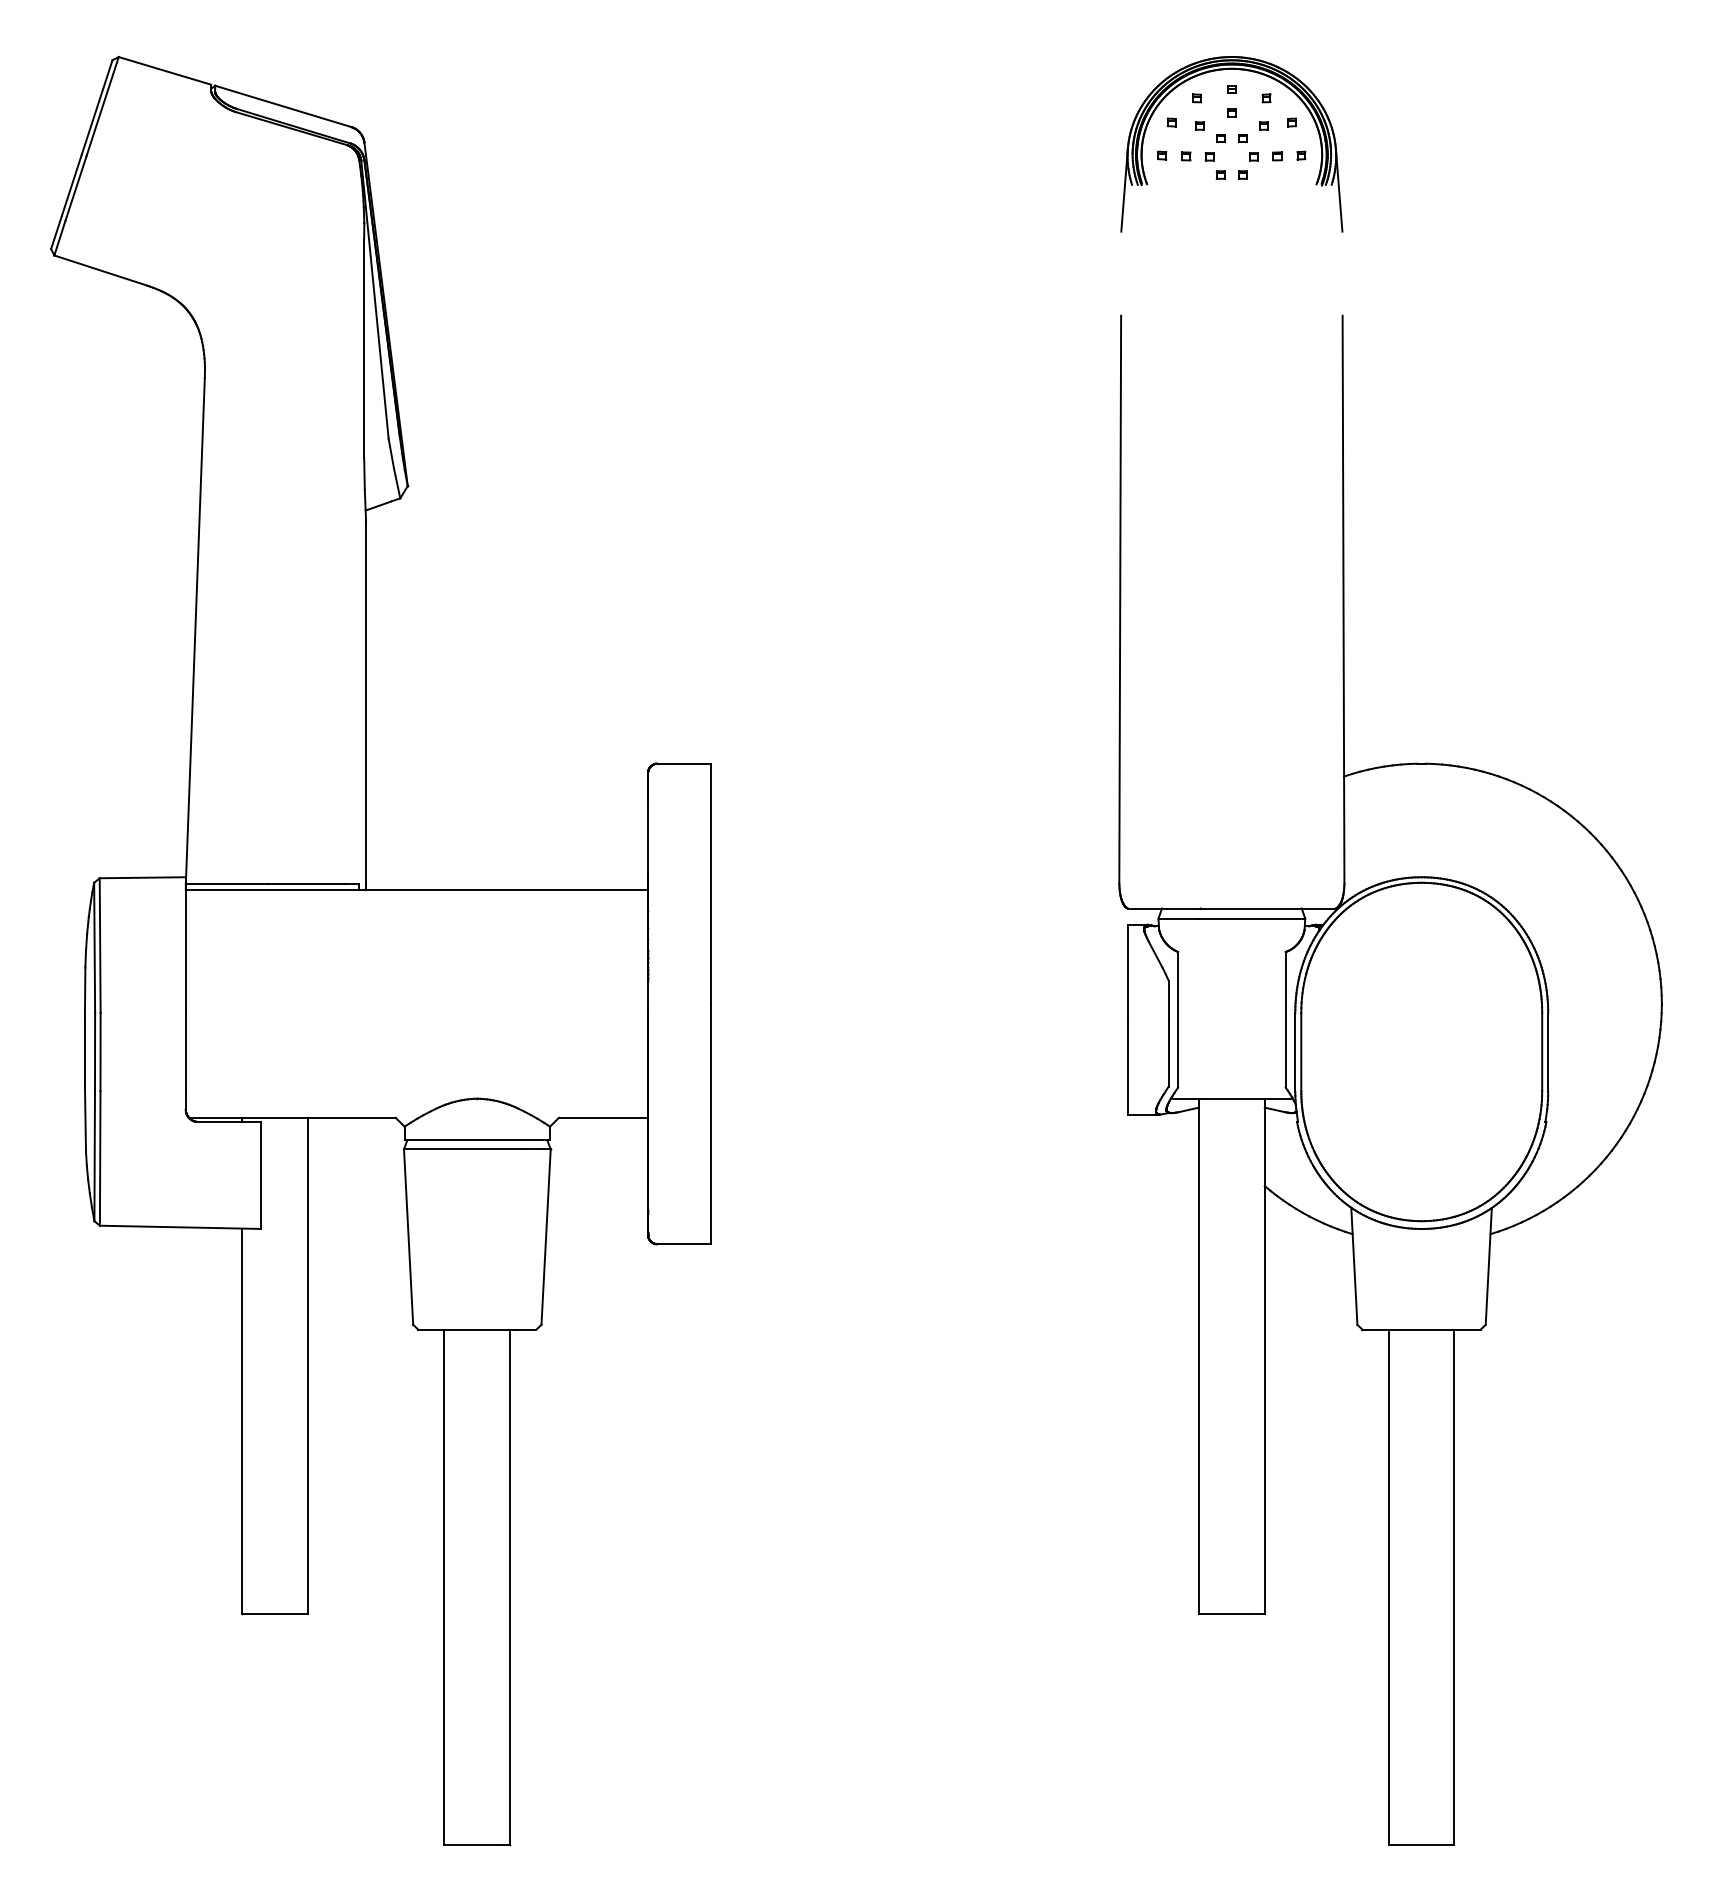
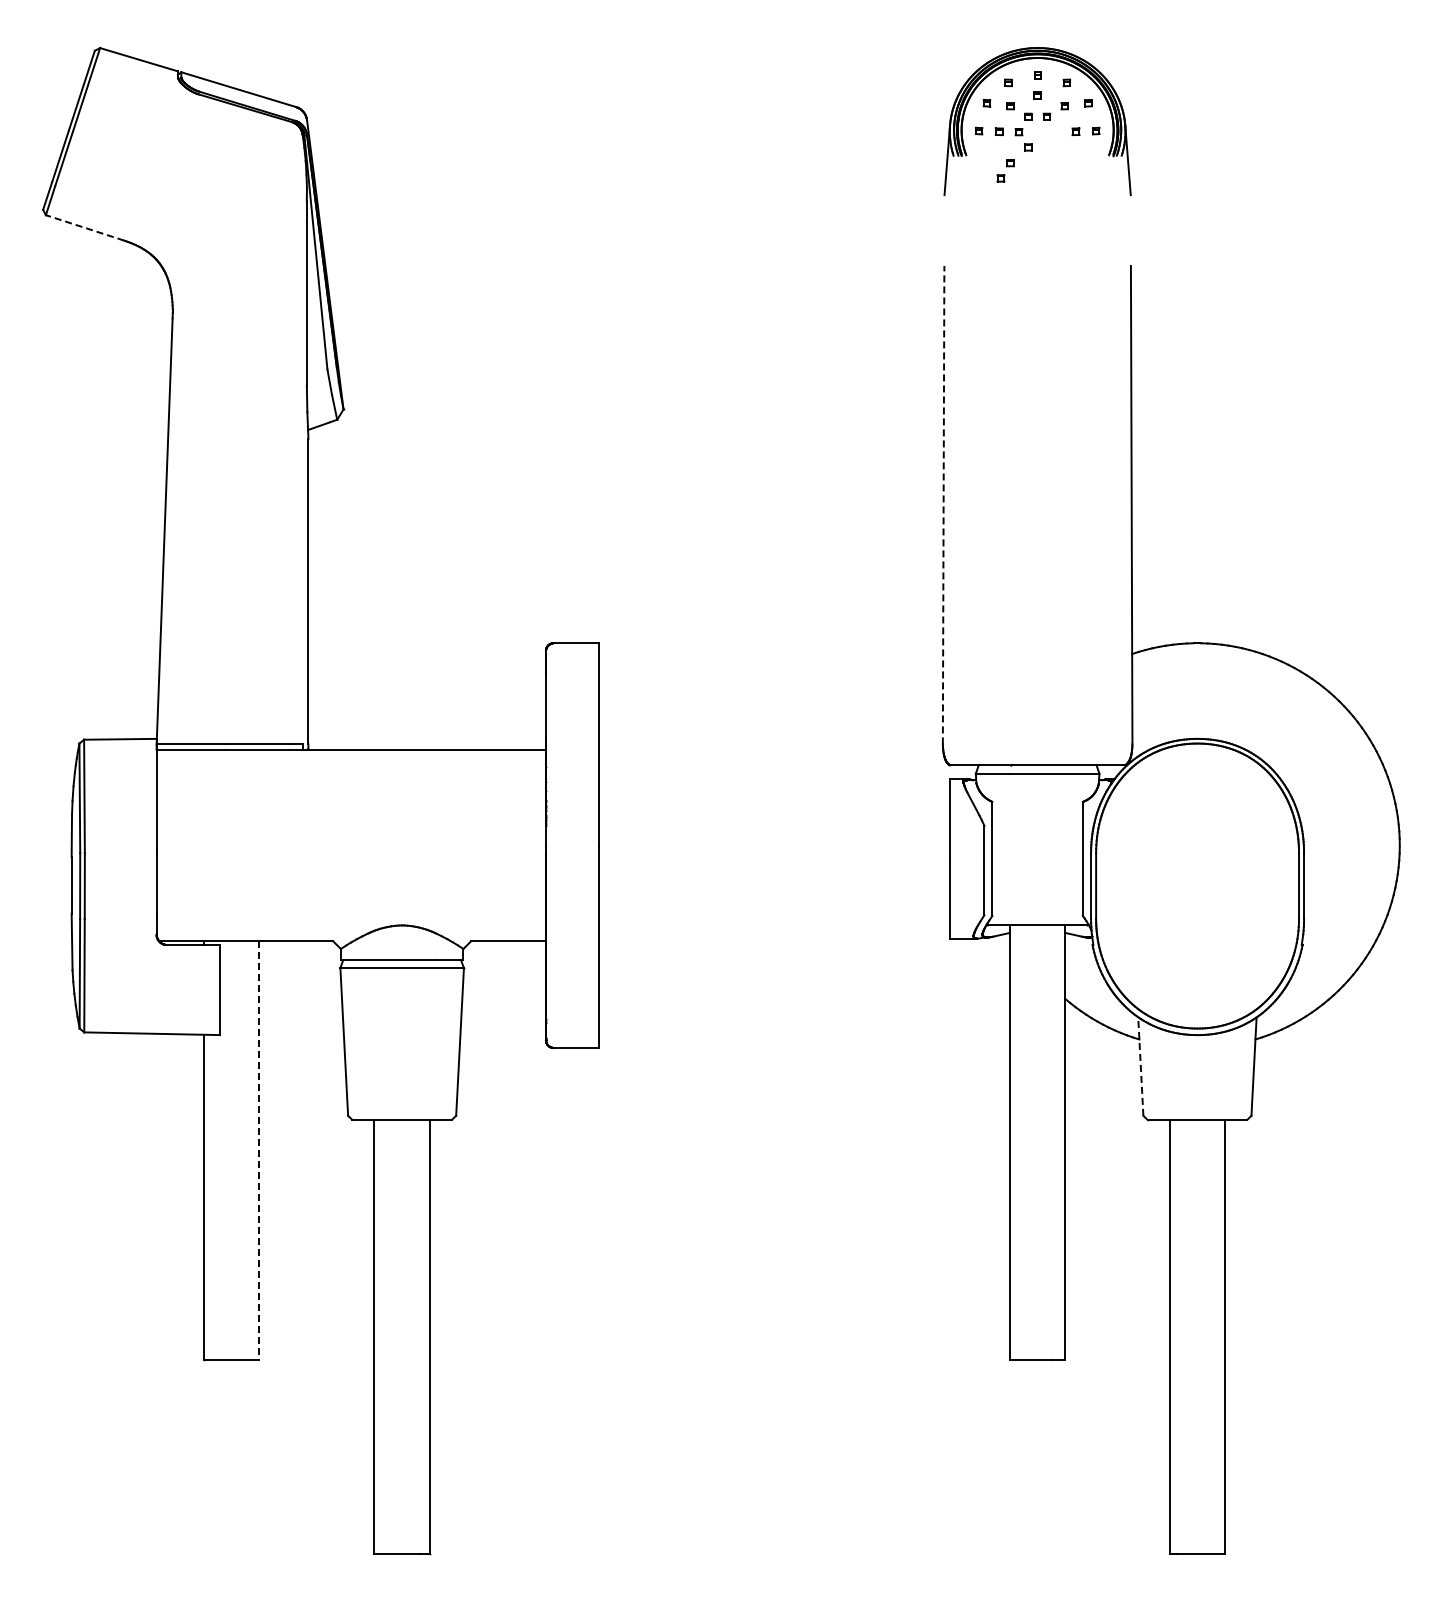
part: (1248, 165) -> (1005, 170), moved
line: (100, 270) -> (84, 227), solid -> dashed
line: (1120, 598) -> (943, 504), solid -> dashed
line: (1353, 1266) -> (1140, 1066), solid -> dashed
line: (307, 1367) -> (259, 1151), solid -> dashed

